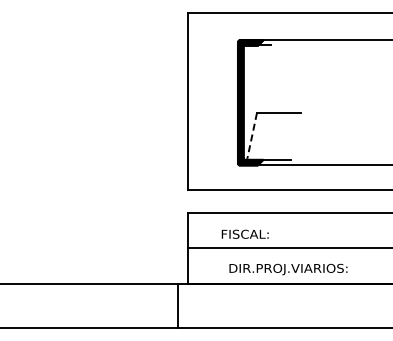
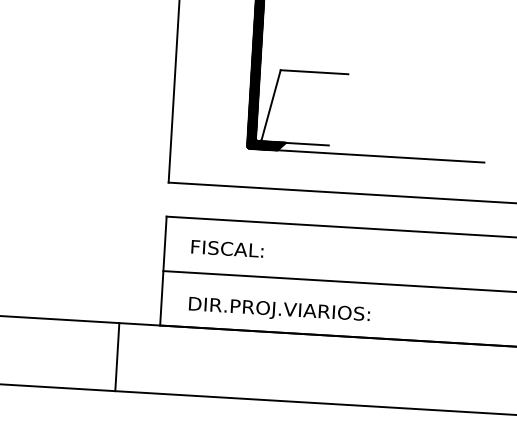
line: (252, 136) -> (271, 105), dashed -> solid
text: (244, 233) -> (226, 247), moved
text: (288, 269) -> (279, 310), moved
line: (177, 305) -> (116, 356), moved

